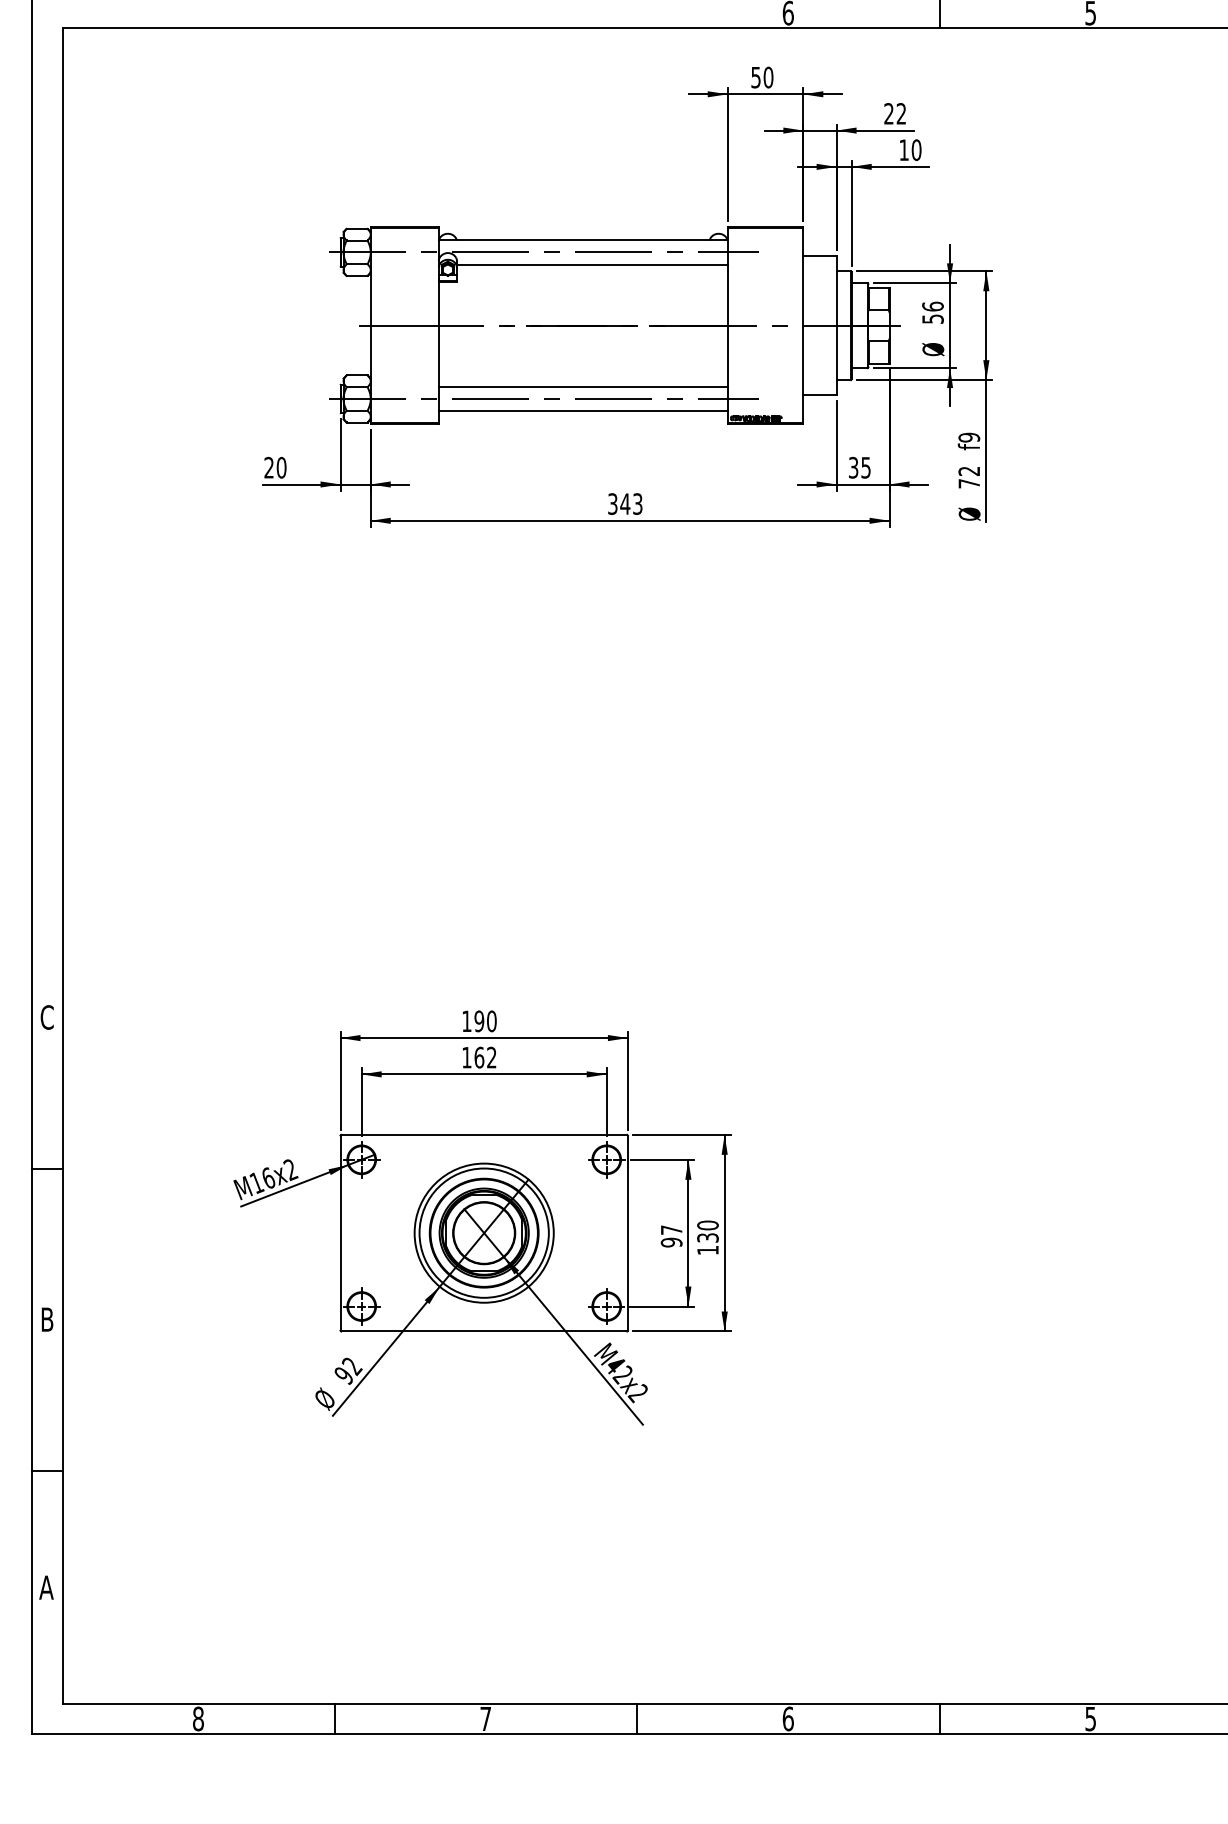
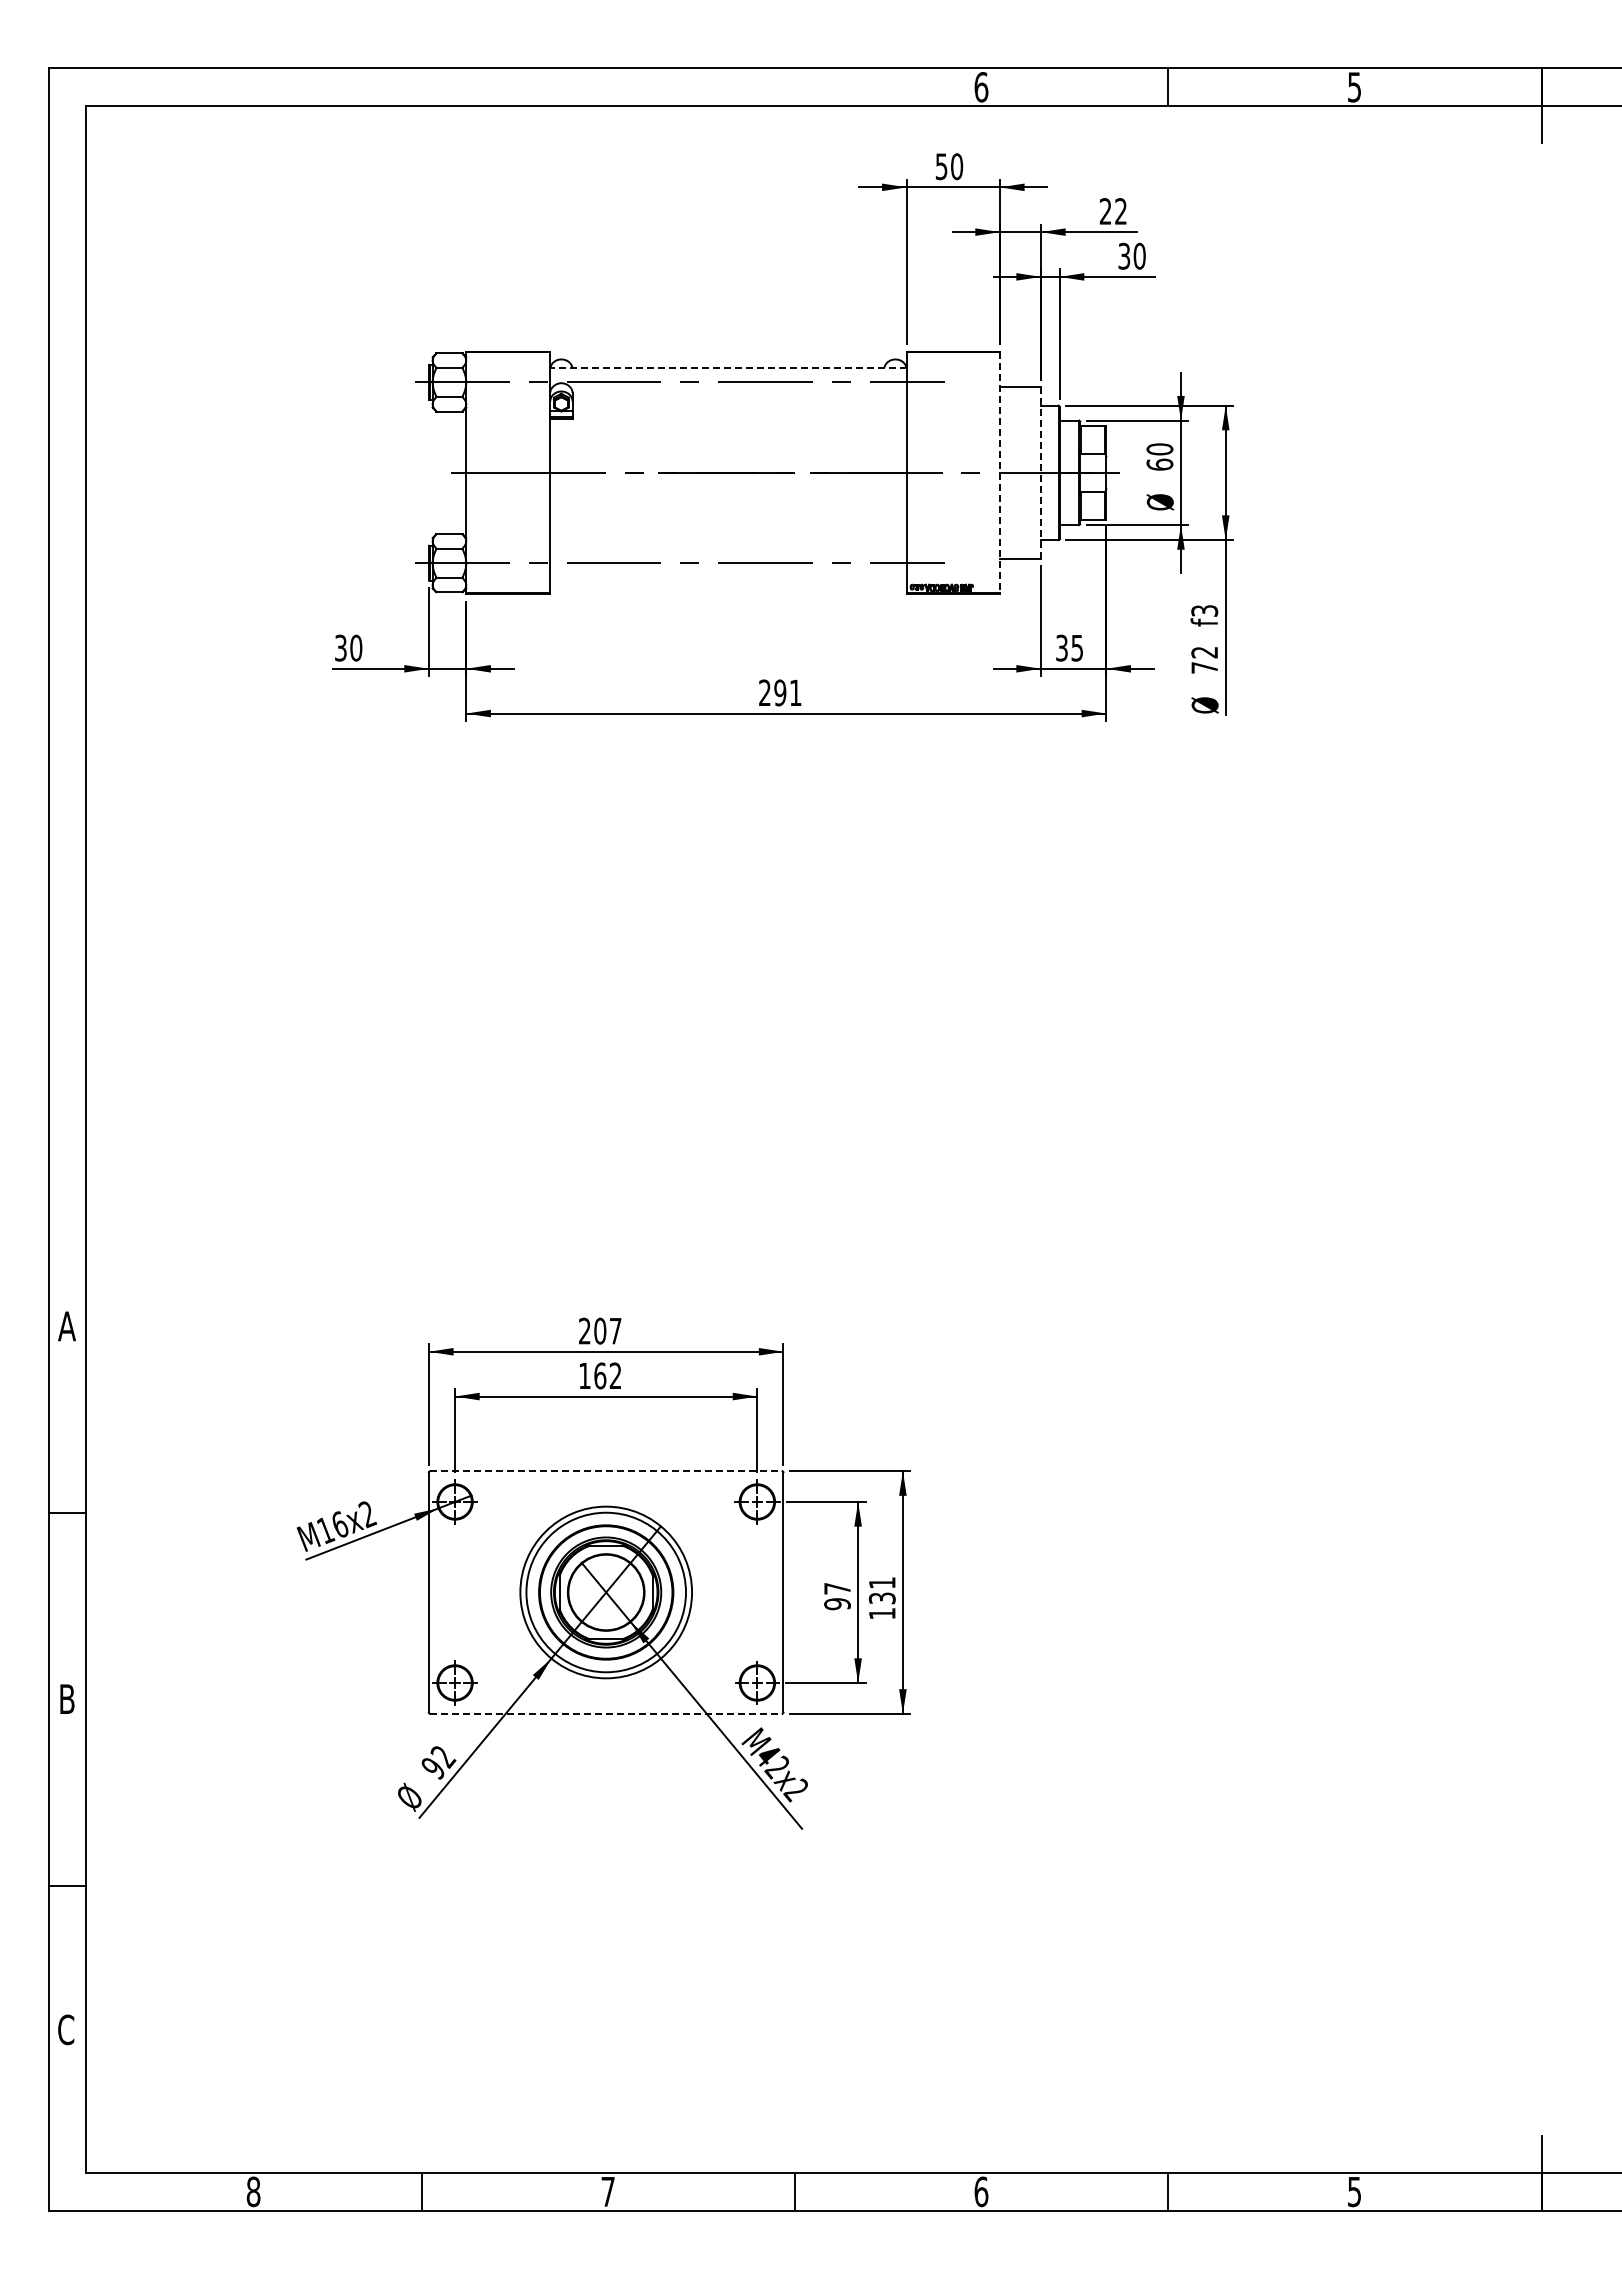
text: (904, 149) -> (1124, 255), 10 -> 30
line: (582, 240) -> (727, 367), solid -> dashed
line: (592, 264) -> (739, 397), removed
text: (932, 312) -> (1159, 456), 56 -> 60
line: (837, 325) -> (1041, 472), solid -> dashed
line: (802, 326) -> (999, 473), solid -> dashed
line: (583, 387) -> (728, 548), removed
line: (583, 411) -> (728, 578), removed
text: (969, 438) -> (1204, 611), f9 -> f3
text: (268, 468) -> (340, 648), 20 -> 30
text: (625, 503) -> (780, 692), 343 -> 291
text: (46, 1017) -> (66, 1326), C -> A
text: (479, 1020) -> (600, 1330), 190 -> 207
line: (484, 1135) -> (606, 1471), solid -> dashed
text: (707, 1225) -> (881, 1582), 130 -> 131
line: (484, 1331) -> (606, 1713), solid -> dashed
text: (46, 1587) -> (66, 2029), A -> C

